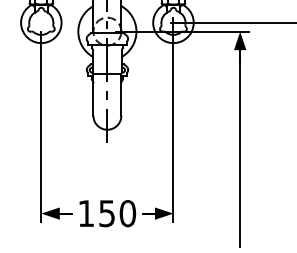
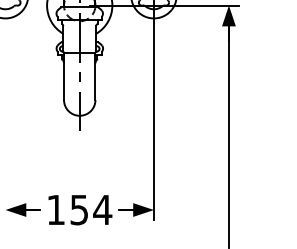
line: (41, 126) -> (5, 112), removed
text: (127, 213) -> (102, 209), 150 -> 154

